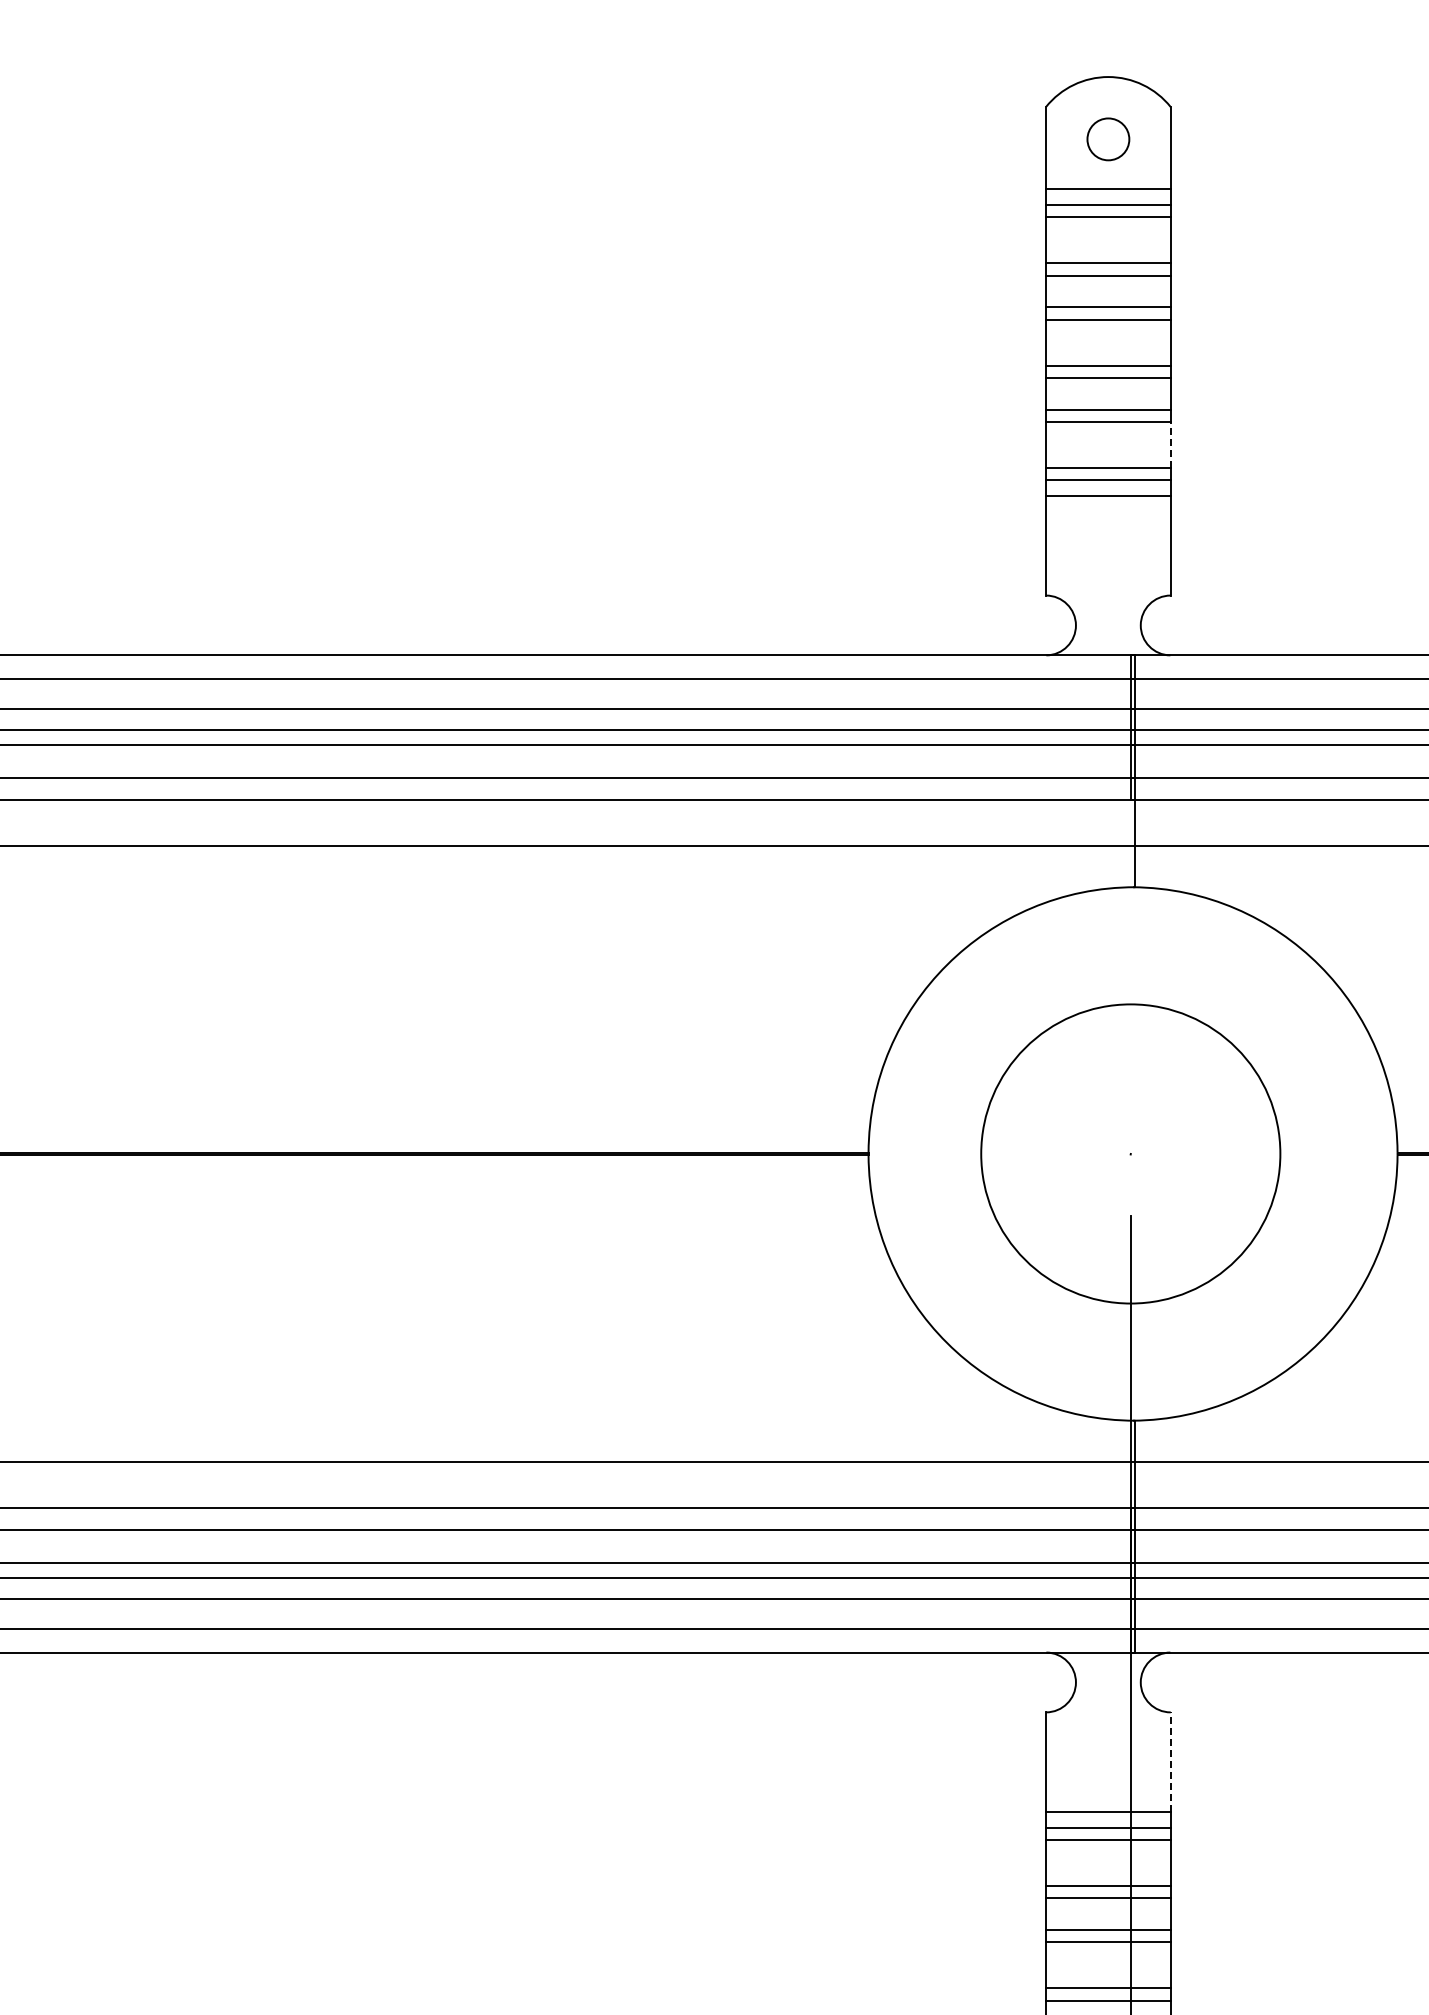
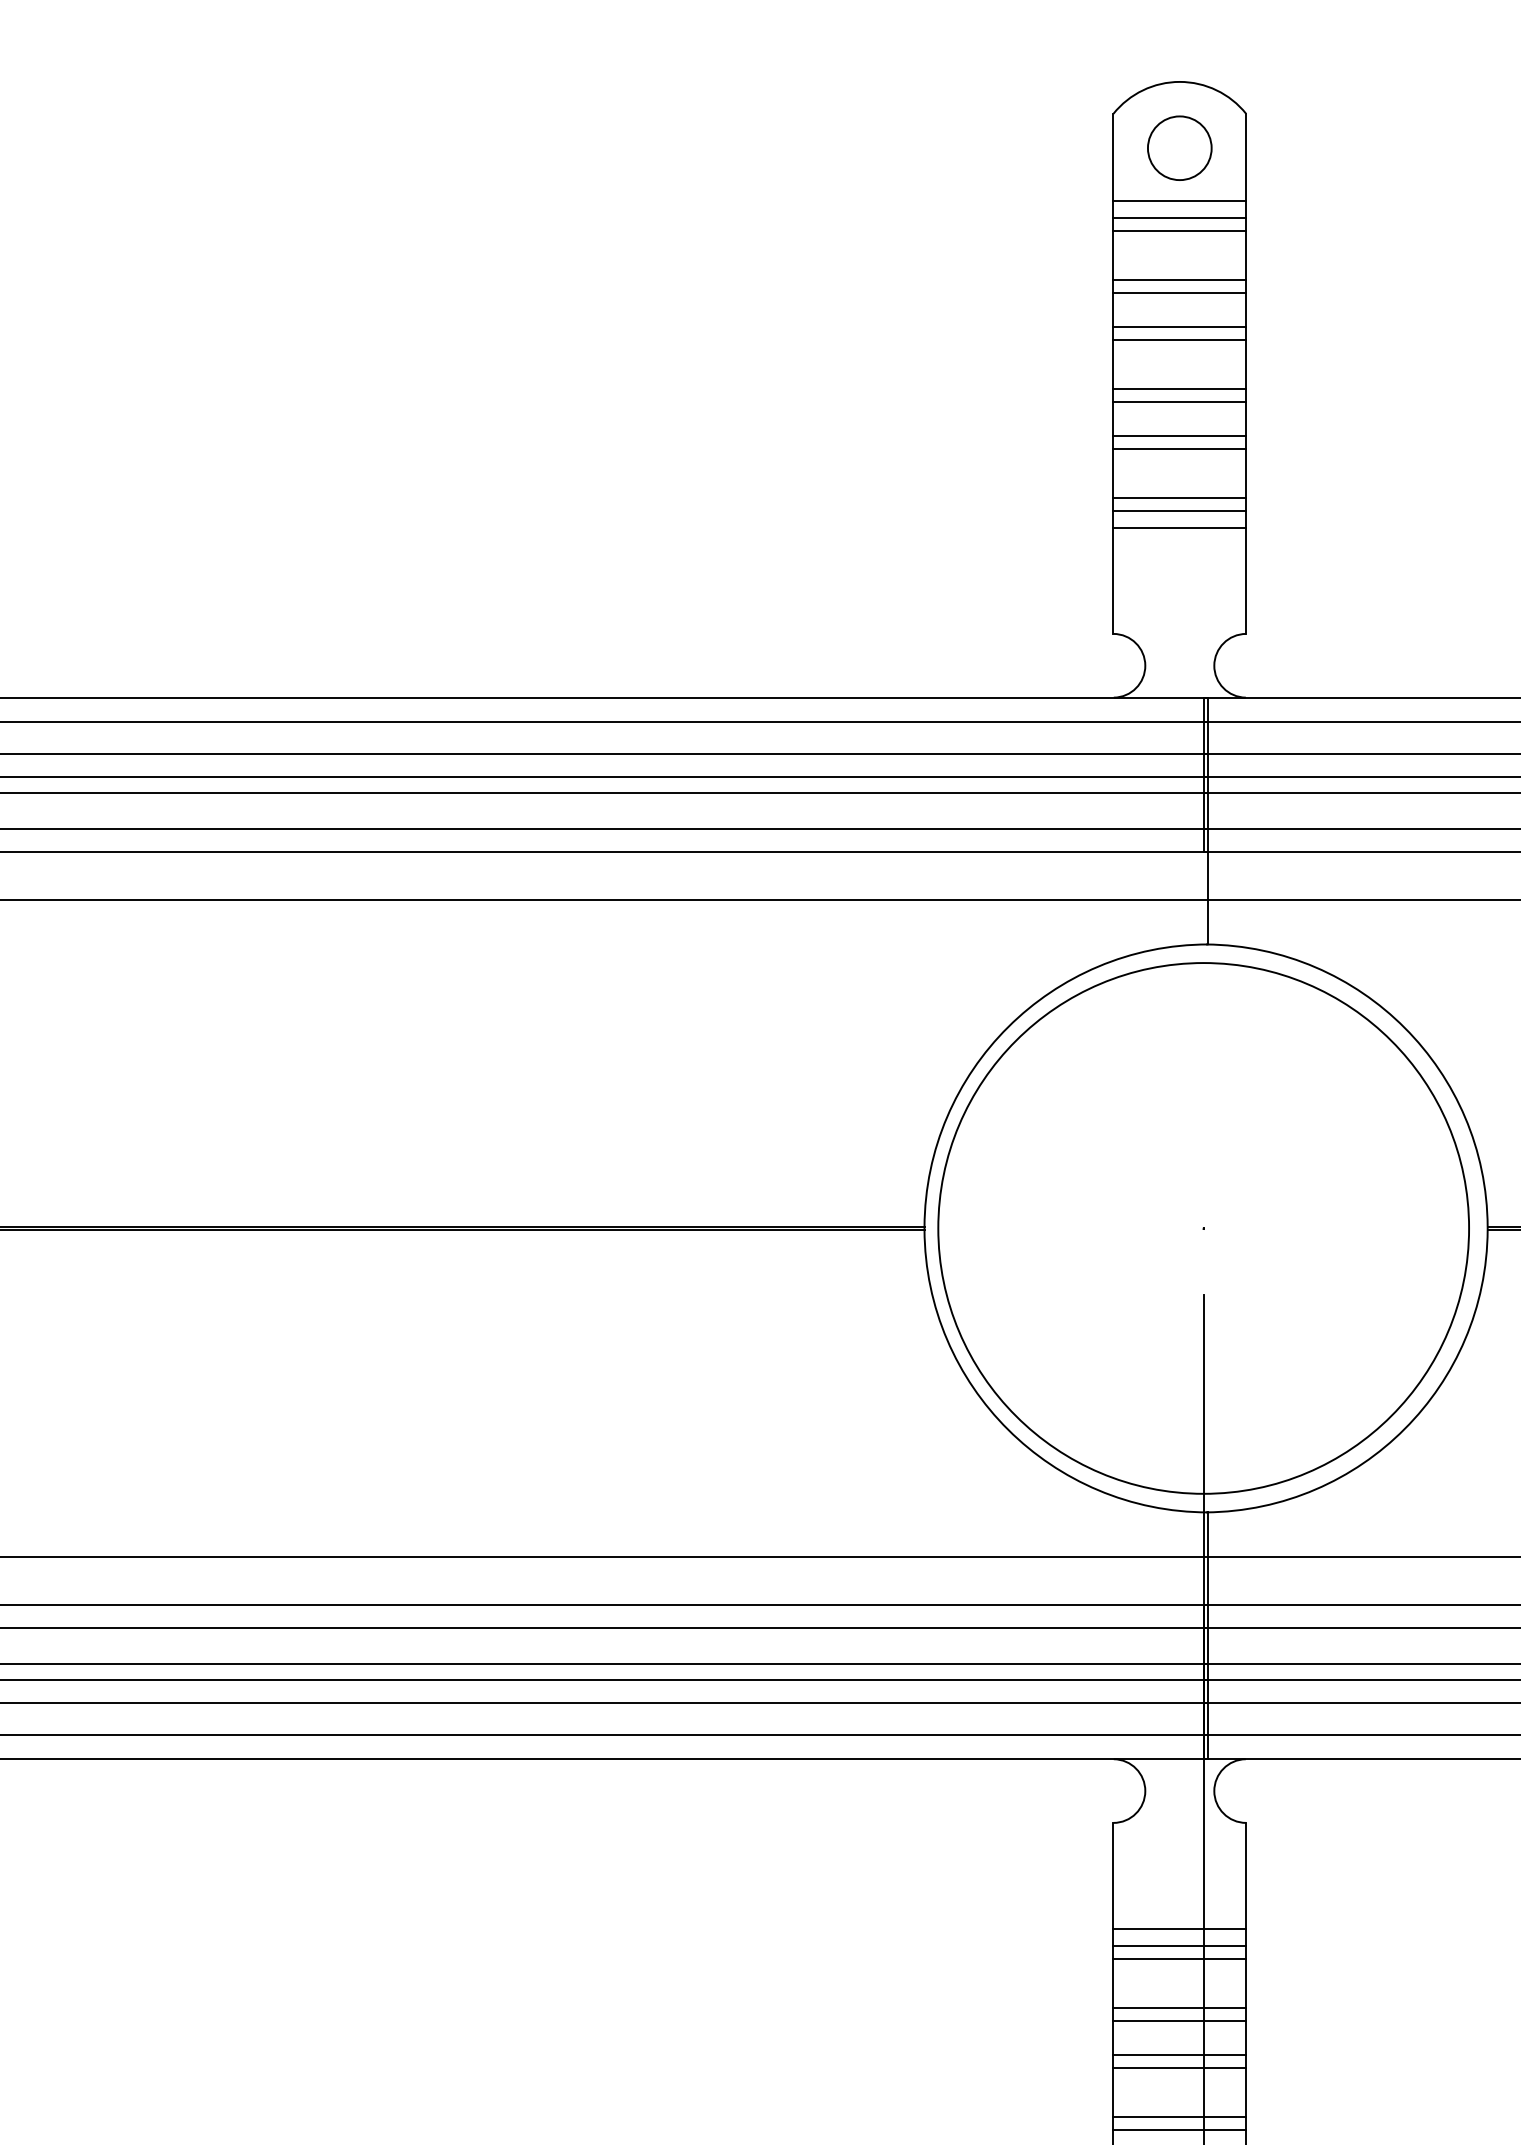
circle: (1108, 139) -> (1179, 148), size x1.43
line: (1170, 444) -> (1245, 473), dashed -> solid
circle: (1130, 1153) -> (1203, 1227), size x1.67
line: (1170, 1762) -> (1245, 1876), dashed -> solid

